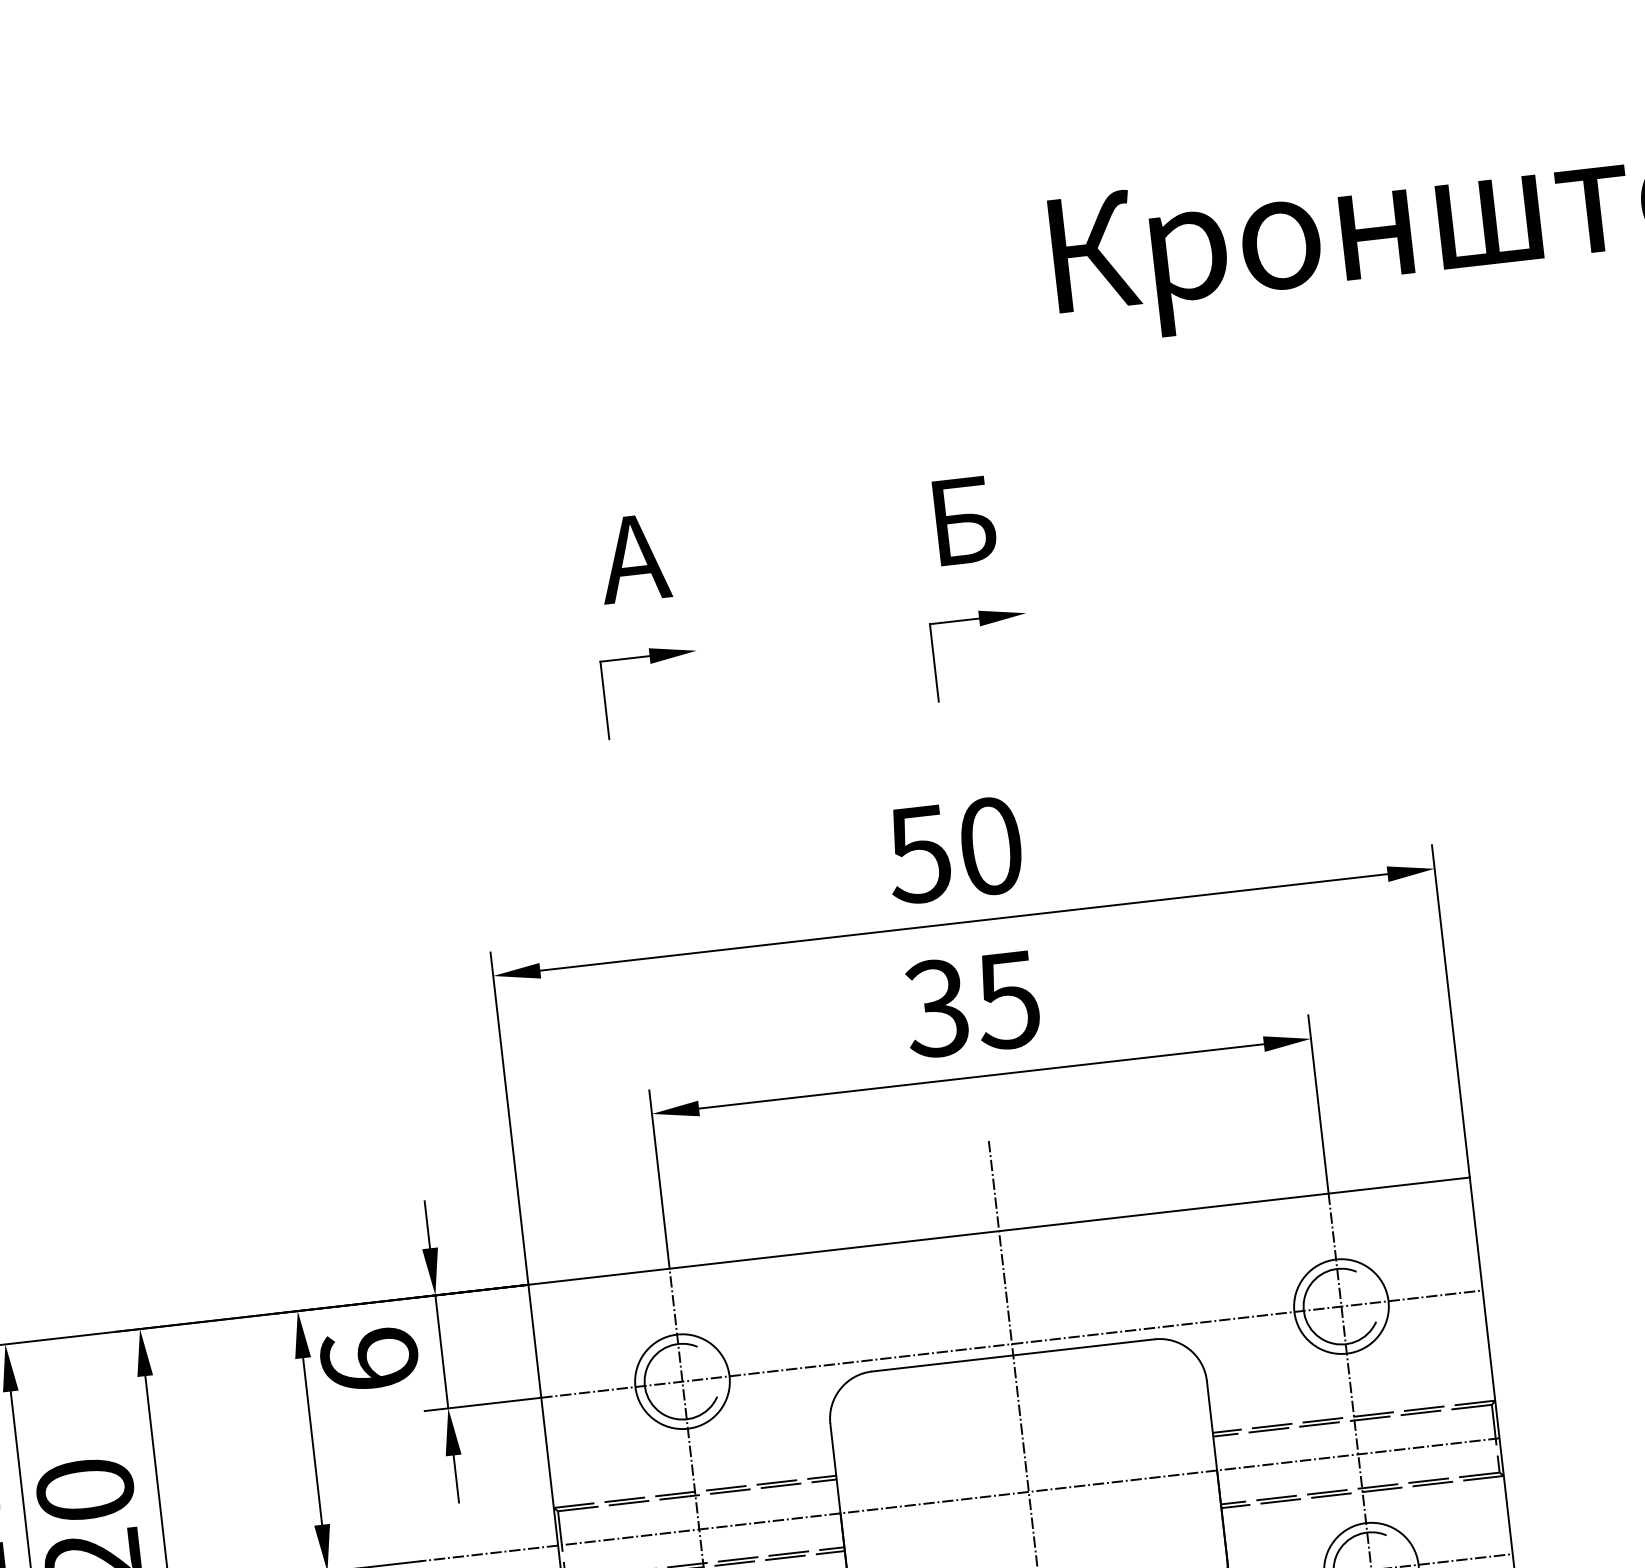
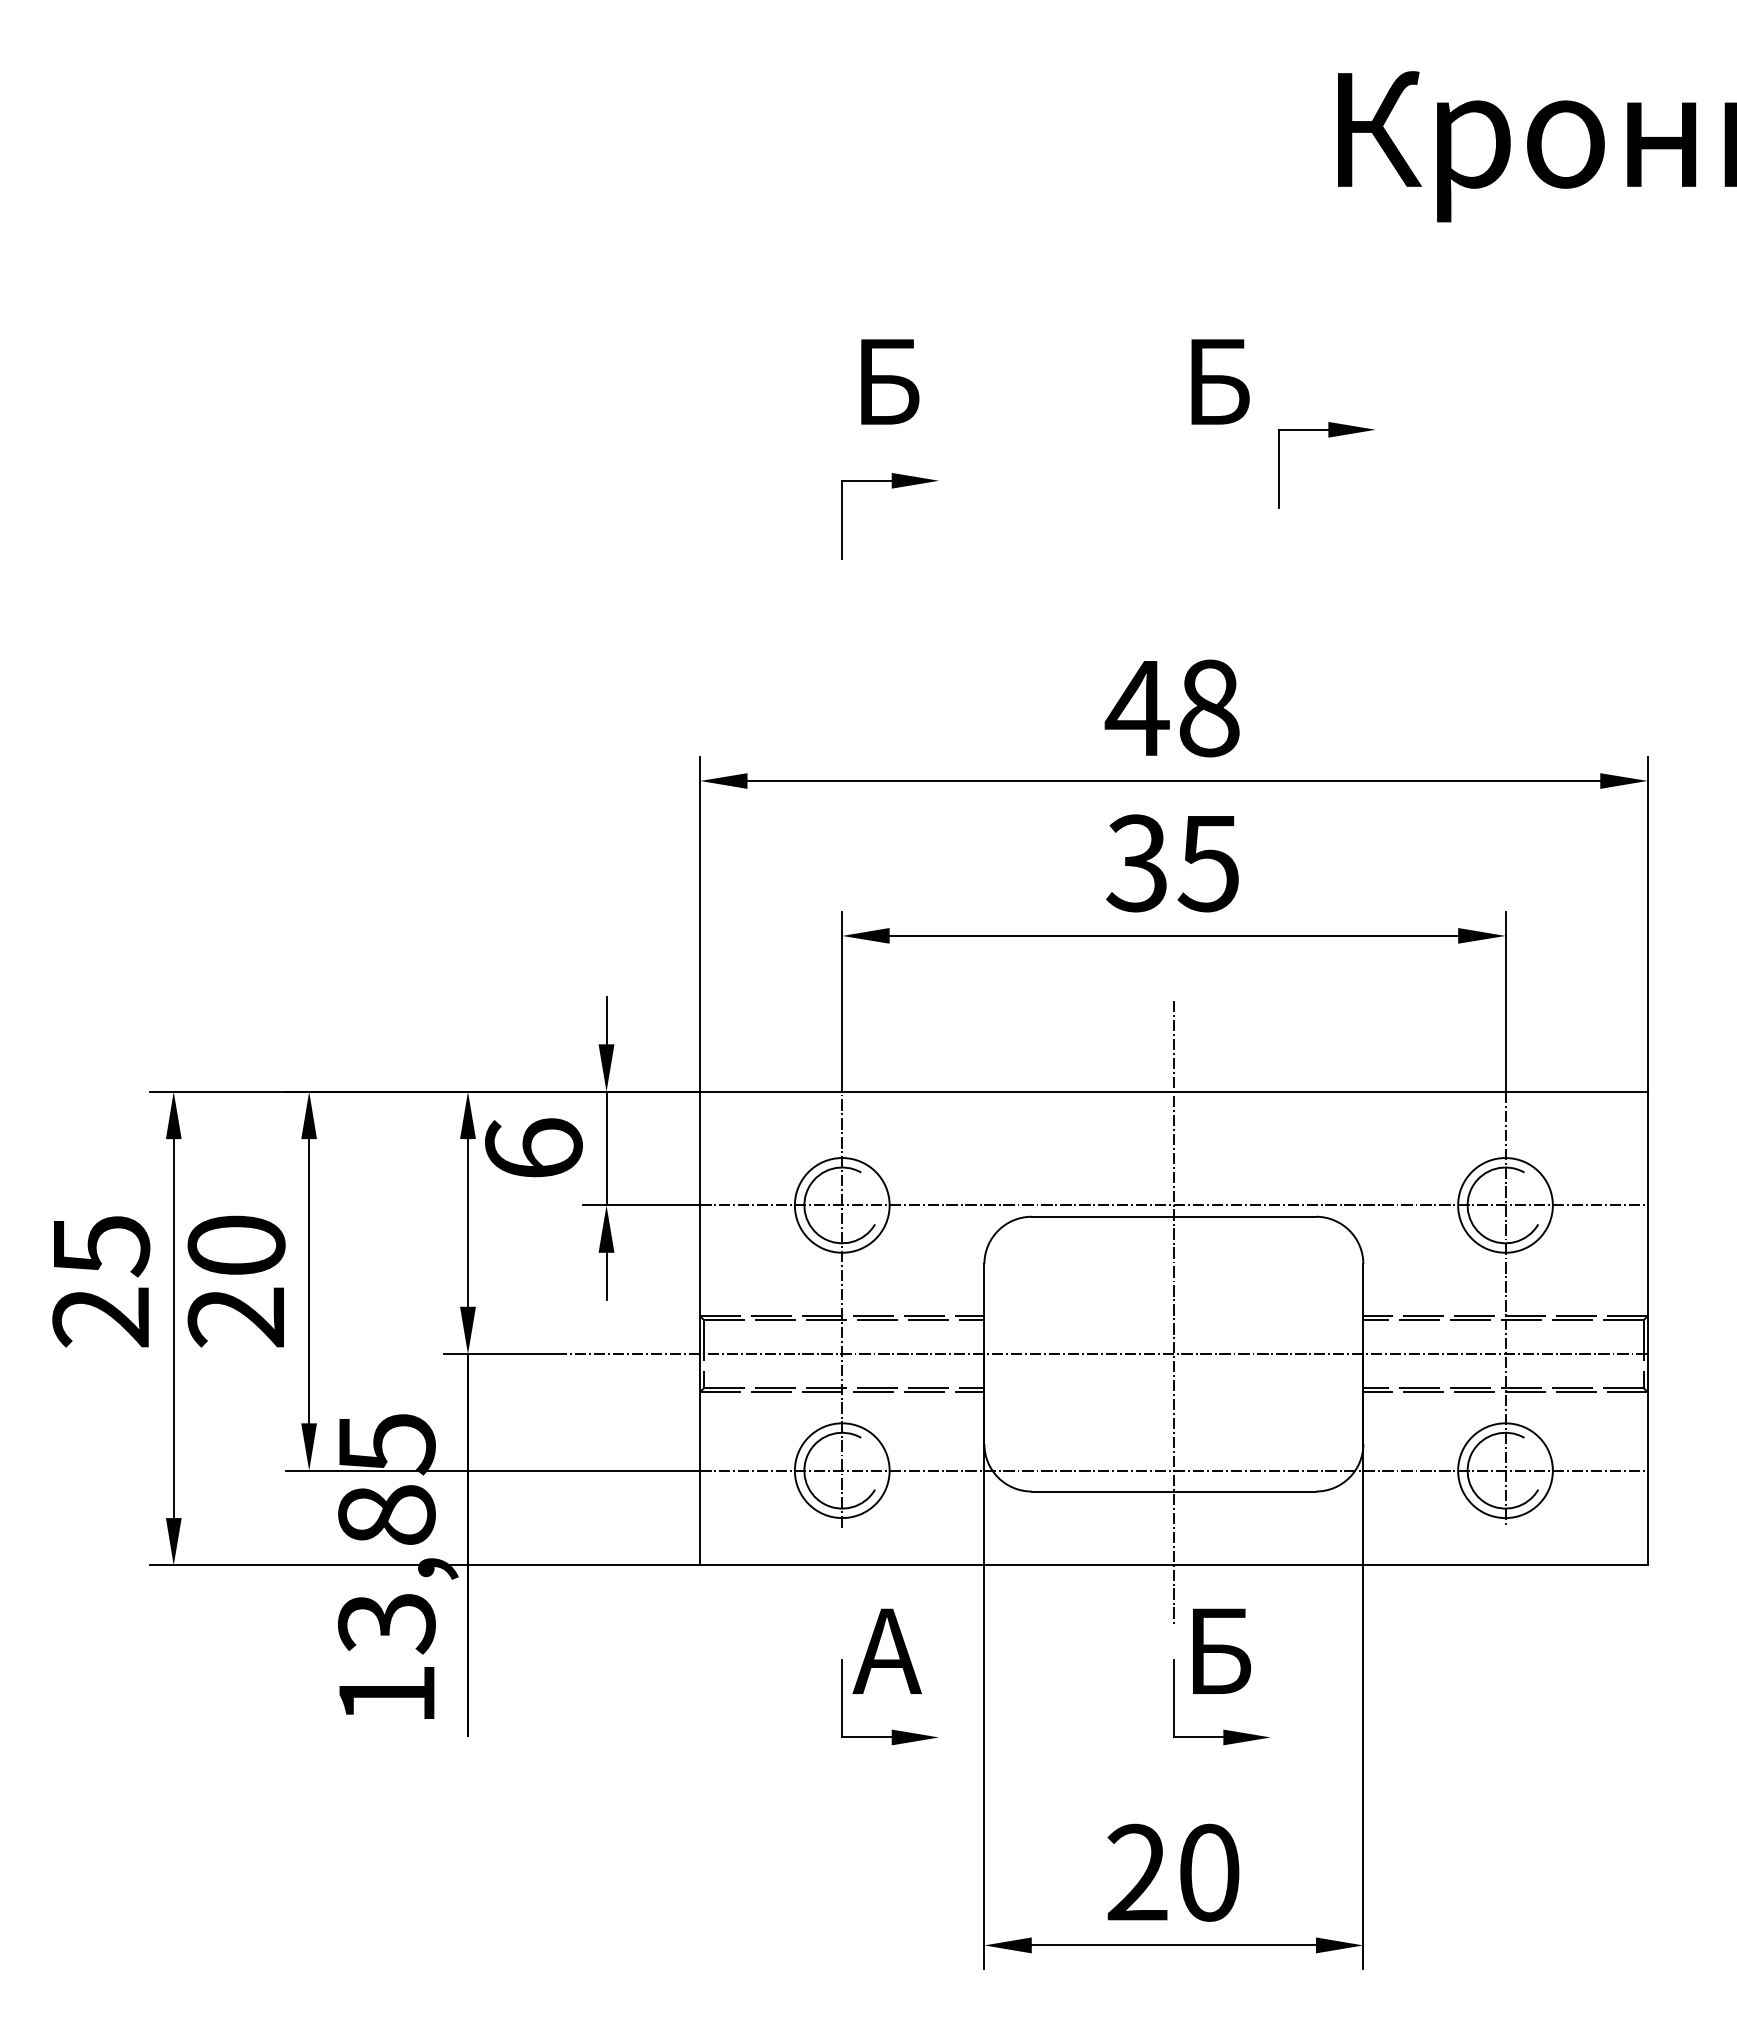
text: (633, 558) -> (886, 381), A -> Б
part: (980, 626) -> (1328, 437), moved
text: (953, 850) -> (1171, 708), 50 -> 48

